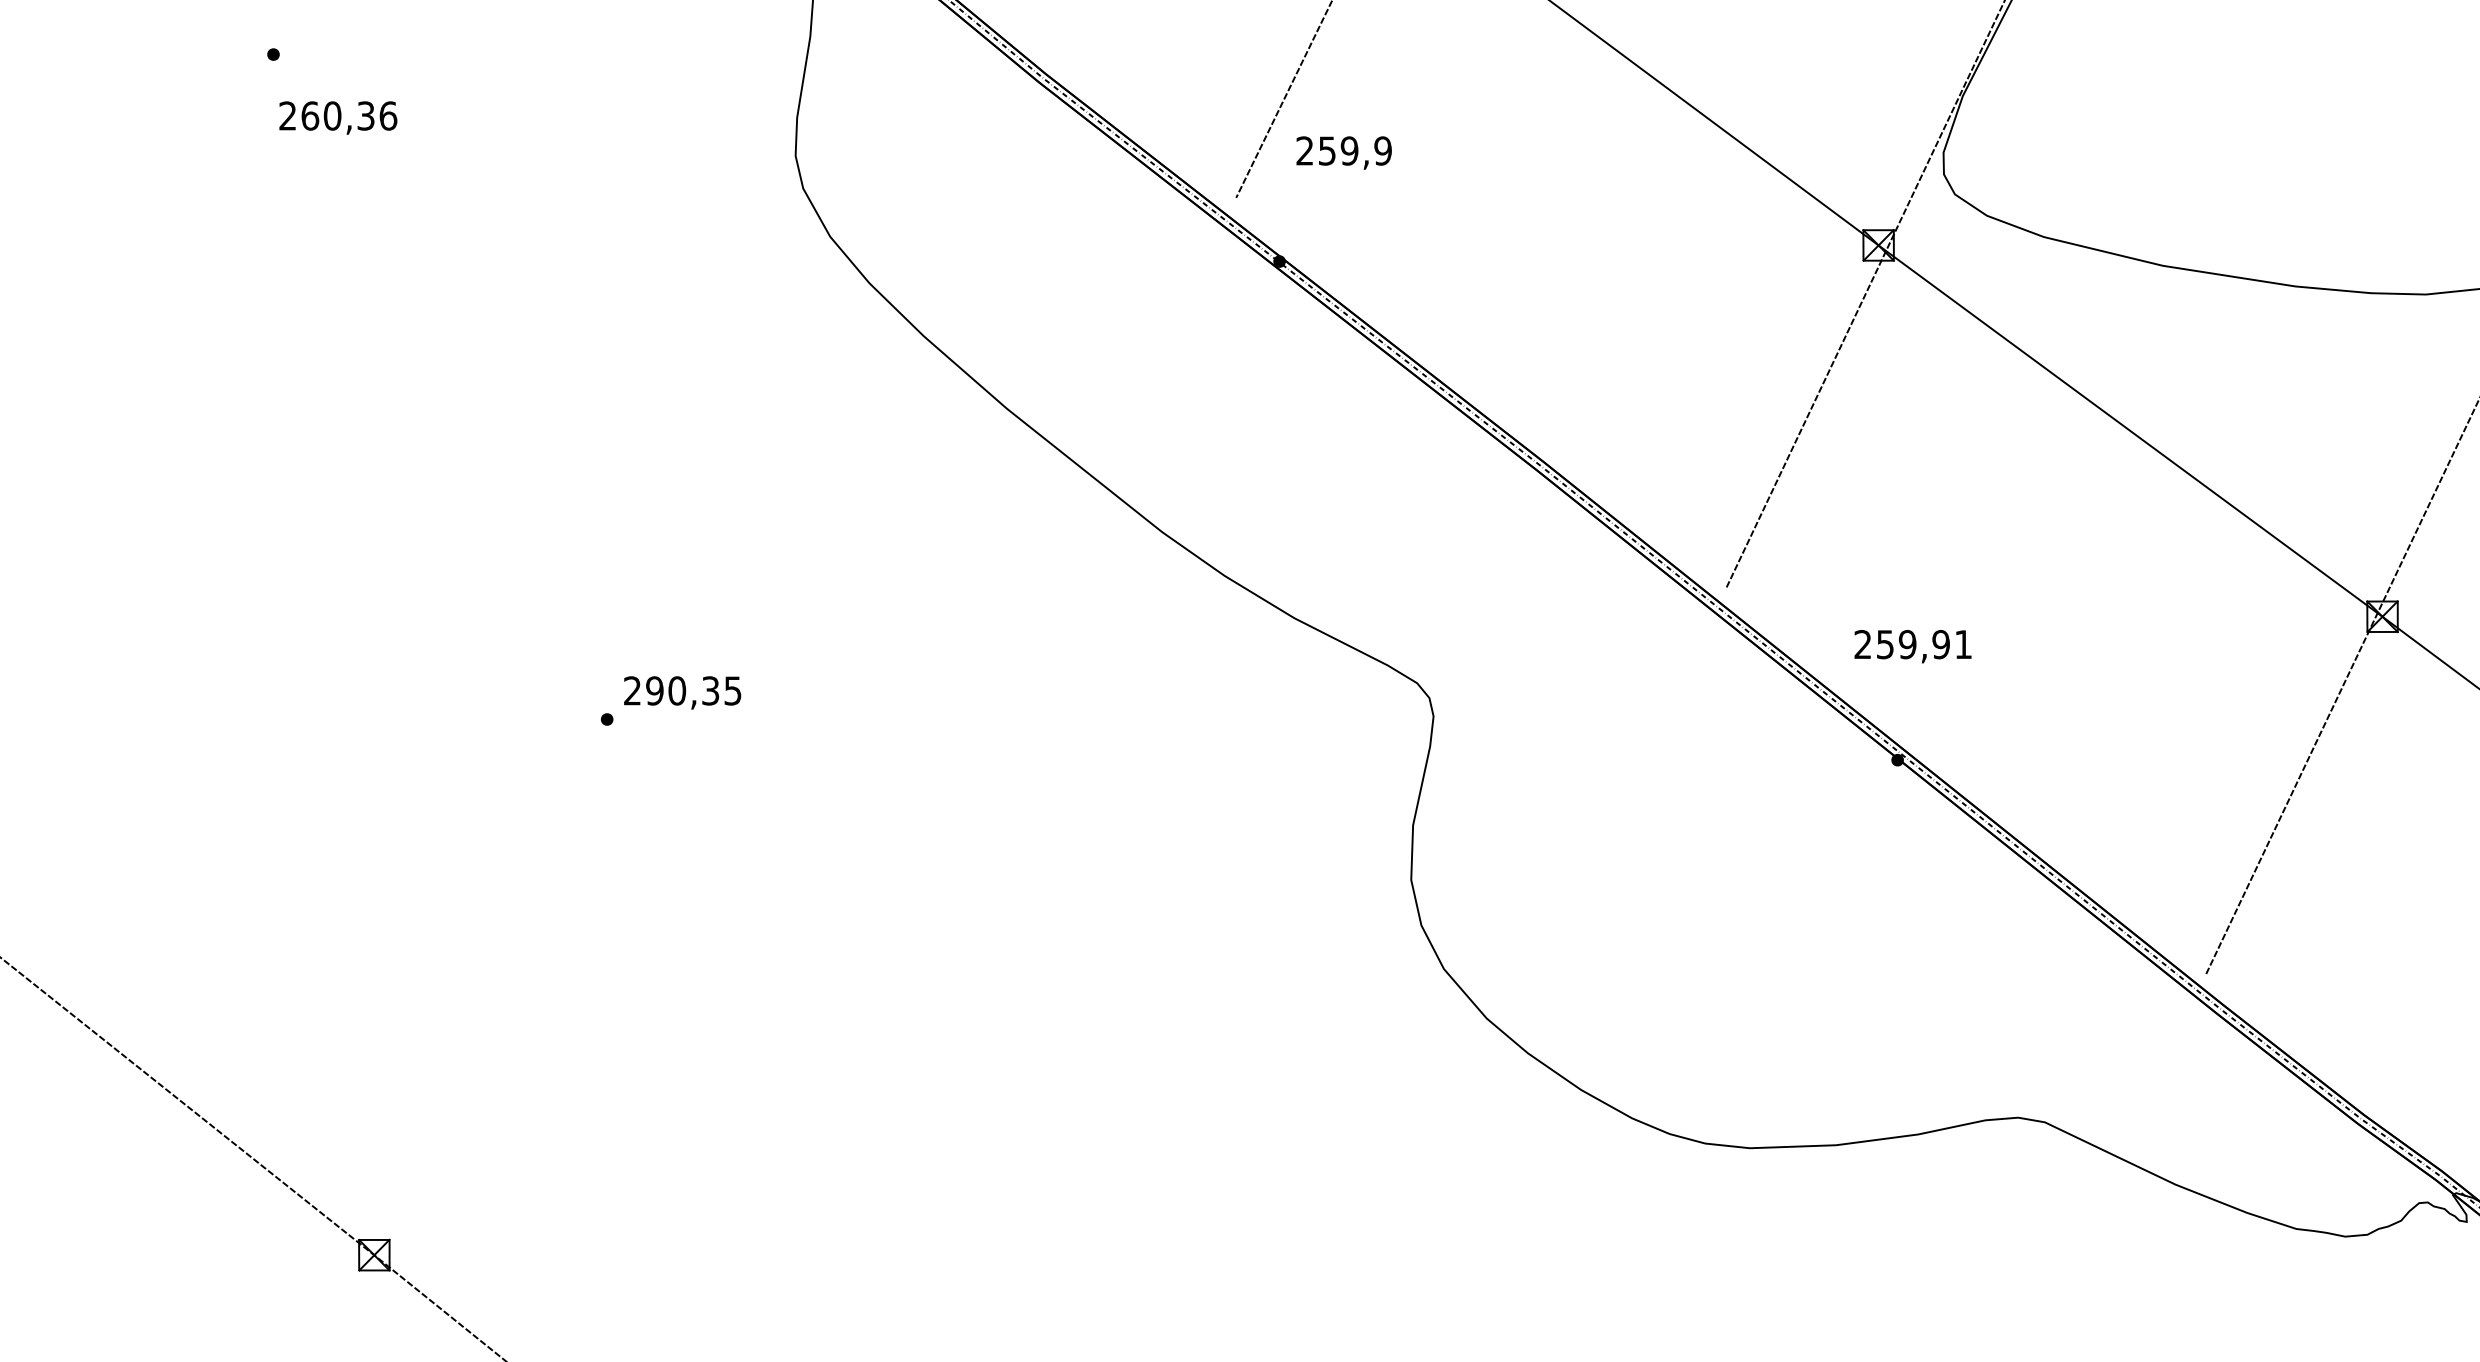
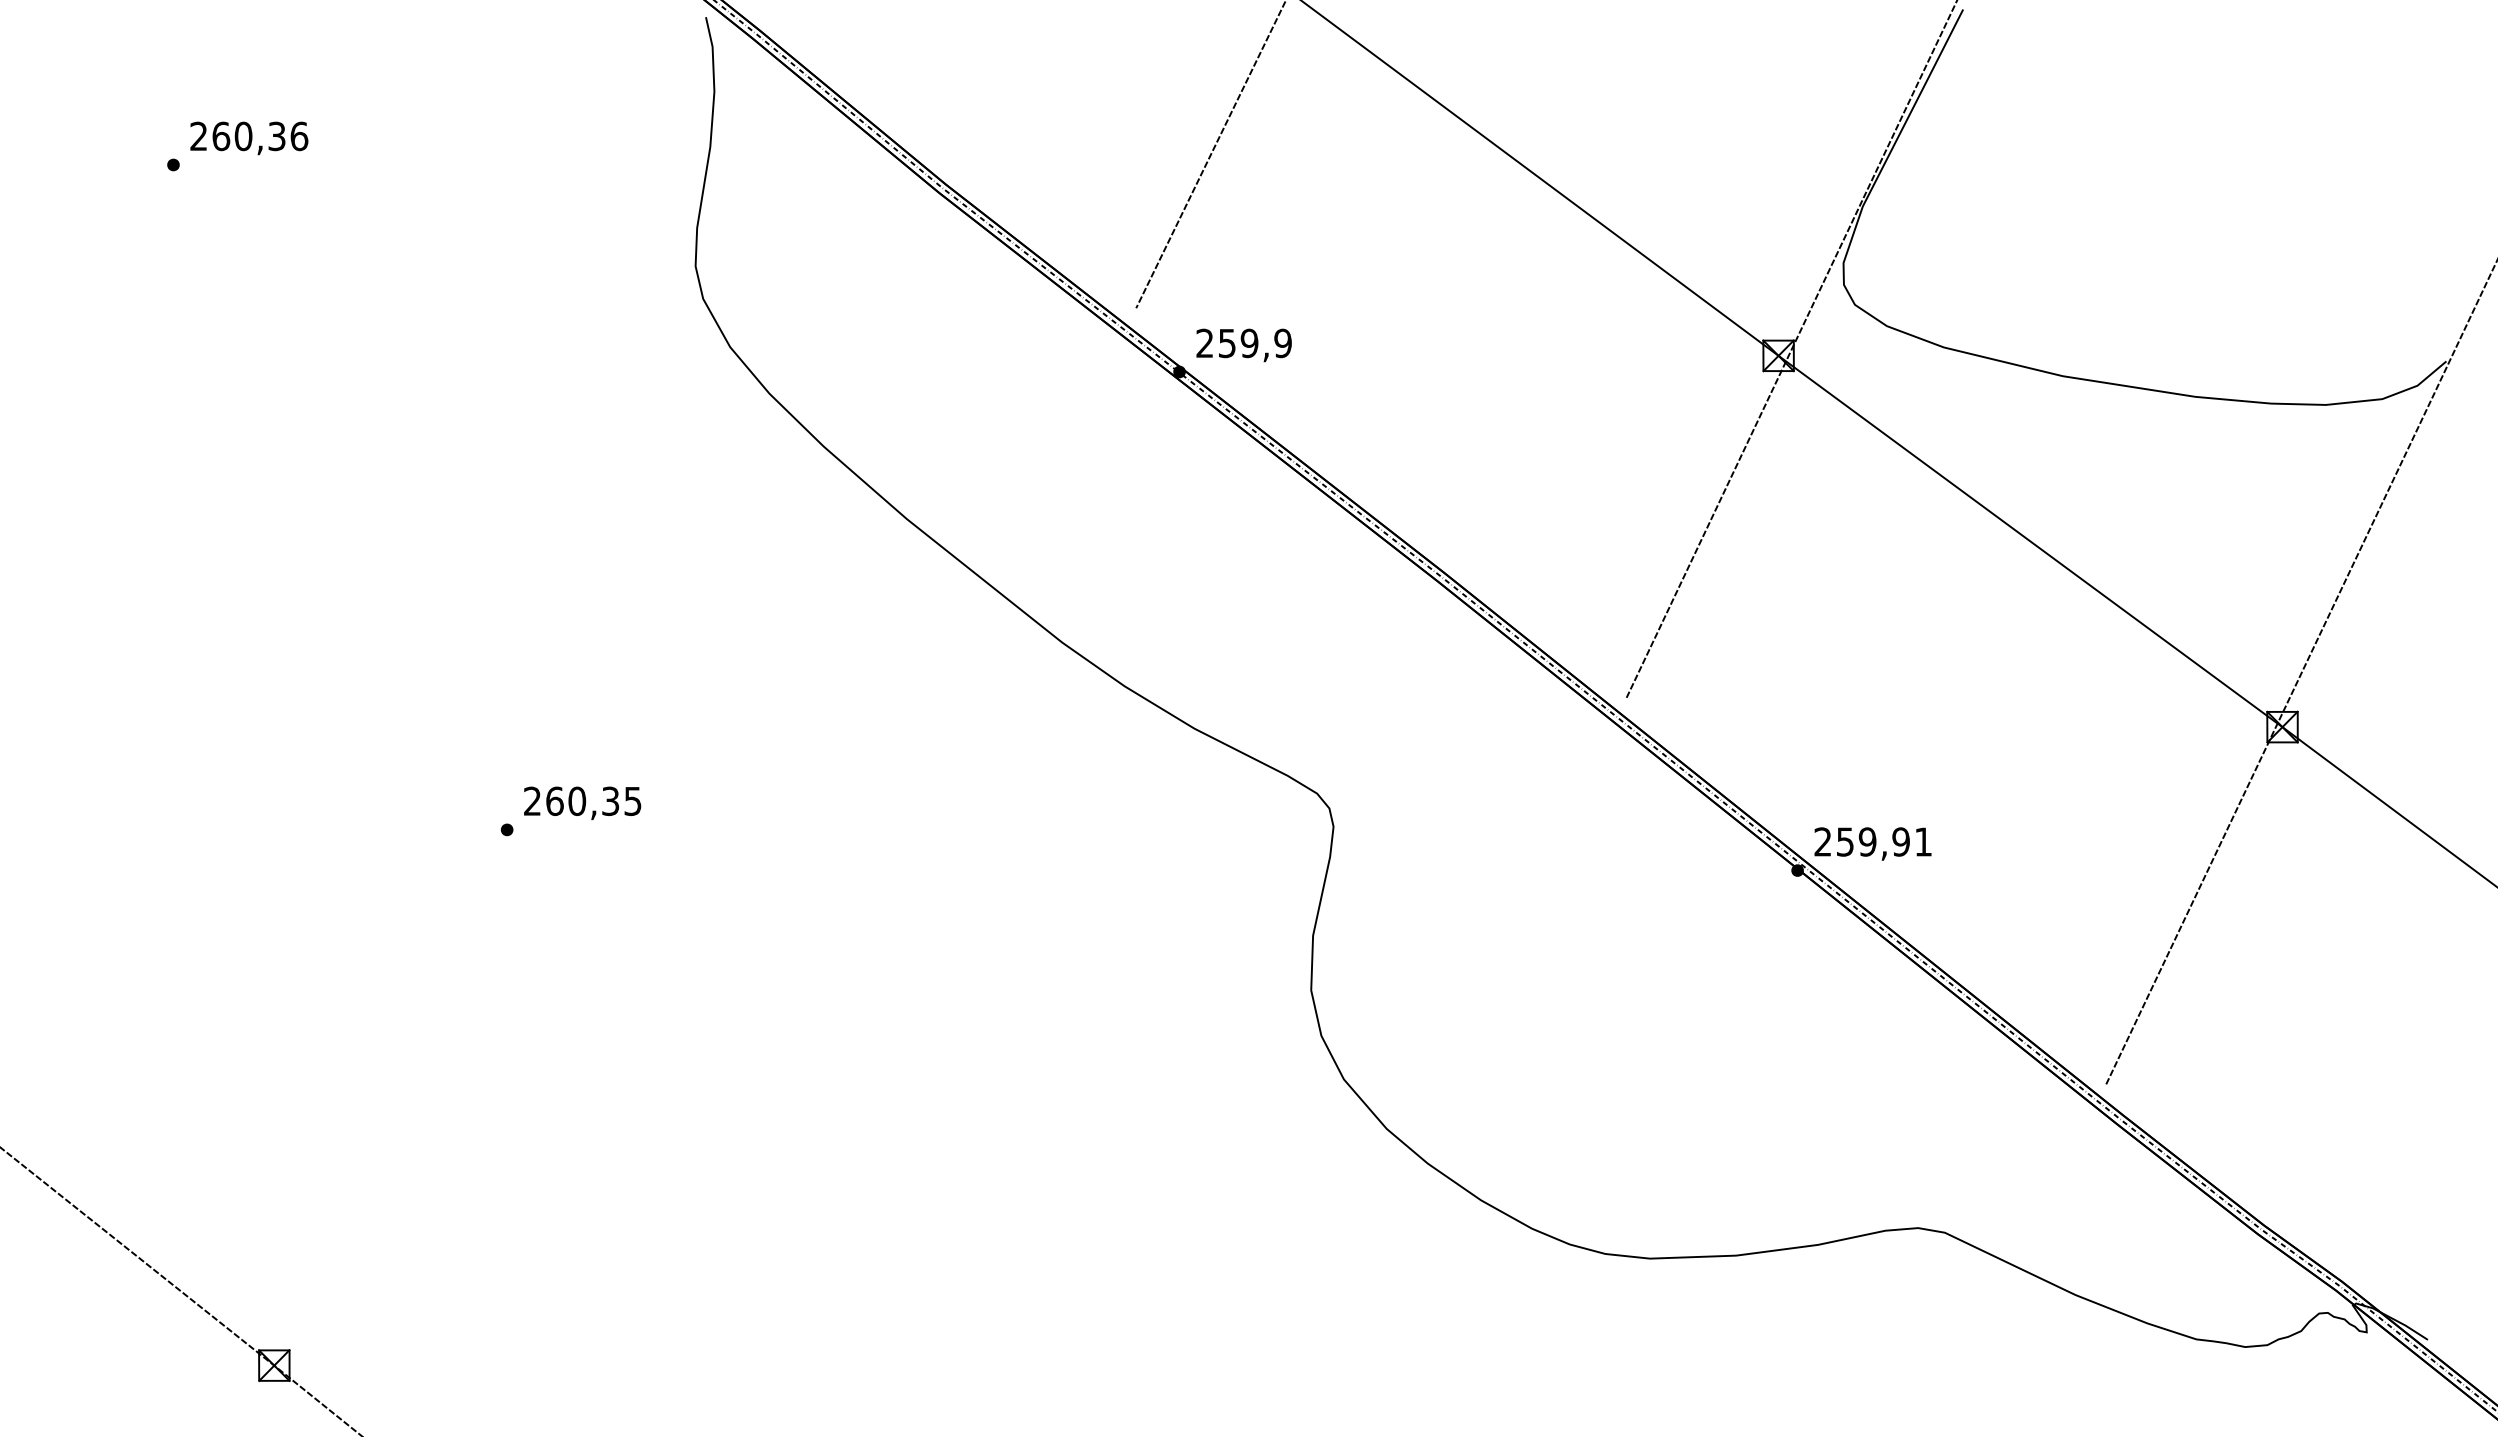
text: (338, 118) -> (249, 138), moved
text: (1343, 153) -> (1243, 345), moved
text: (1912, 646) -> (1872, 843), moved
text: (654, 691) -> (554, 801), 290,35 -> 260,35

